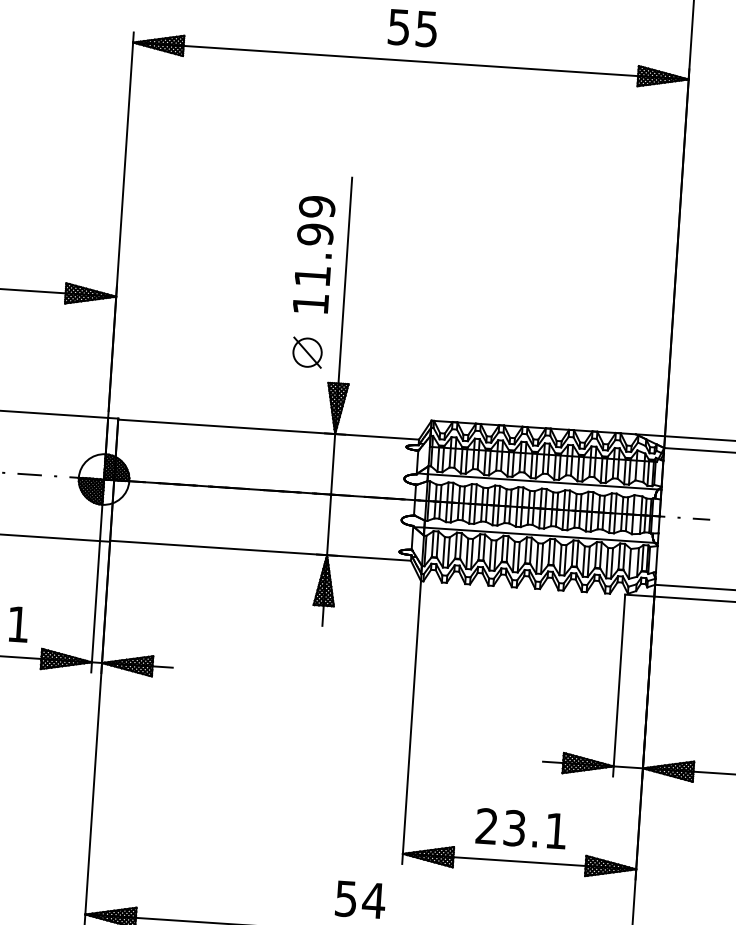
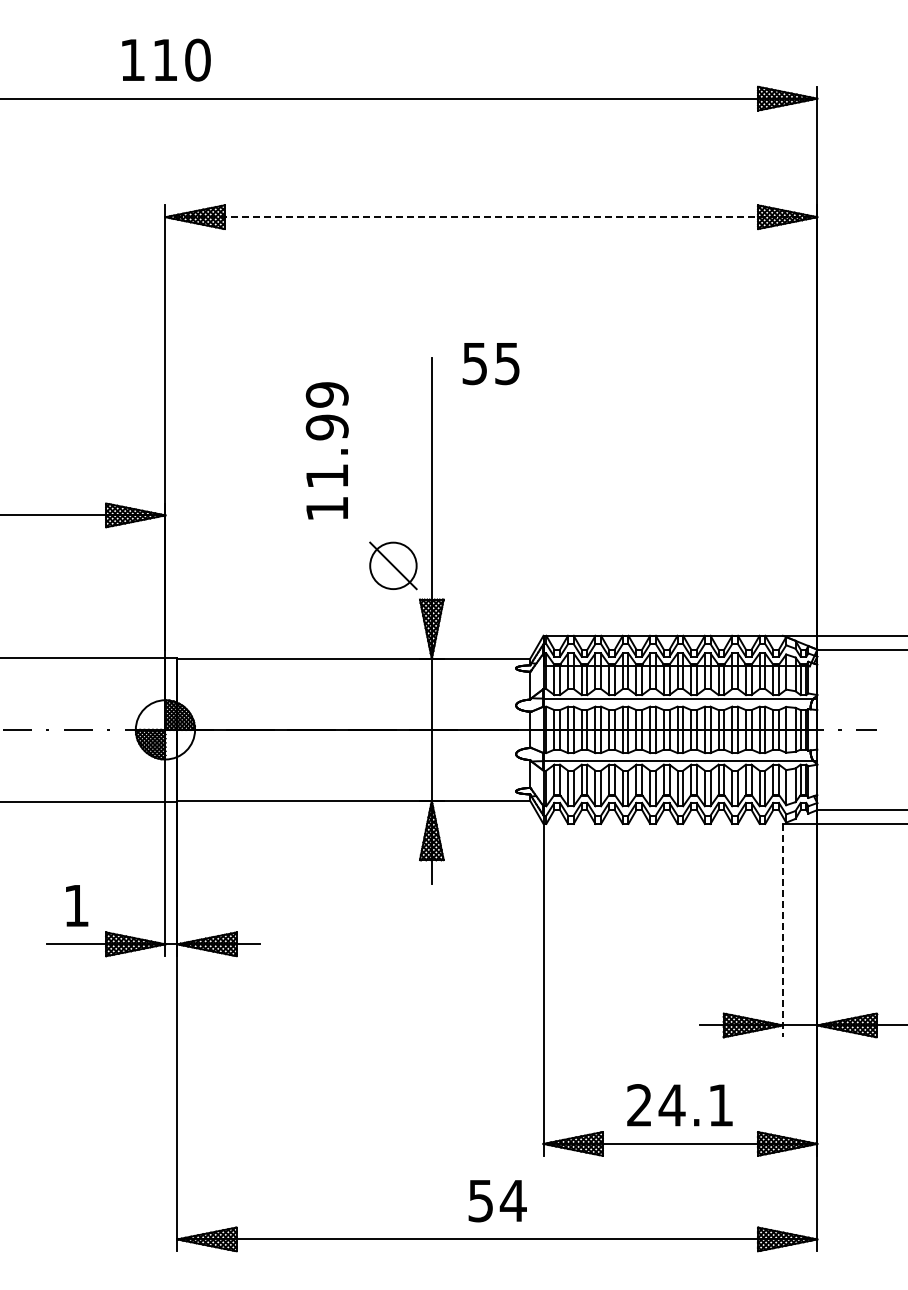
text: (412, 28) -> (490, 364), moved
line: (410, 61) -> (491, 217), solid -> dashed
text: (313, 254) -> (326, 450), moved
part: (306, 352) -> (392, 565), size x1.4
line: (619, 685) -> (783, 930), solid -> dashed
text: (514, 828) -> (671, 1105), 23.1 -> 24.1

